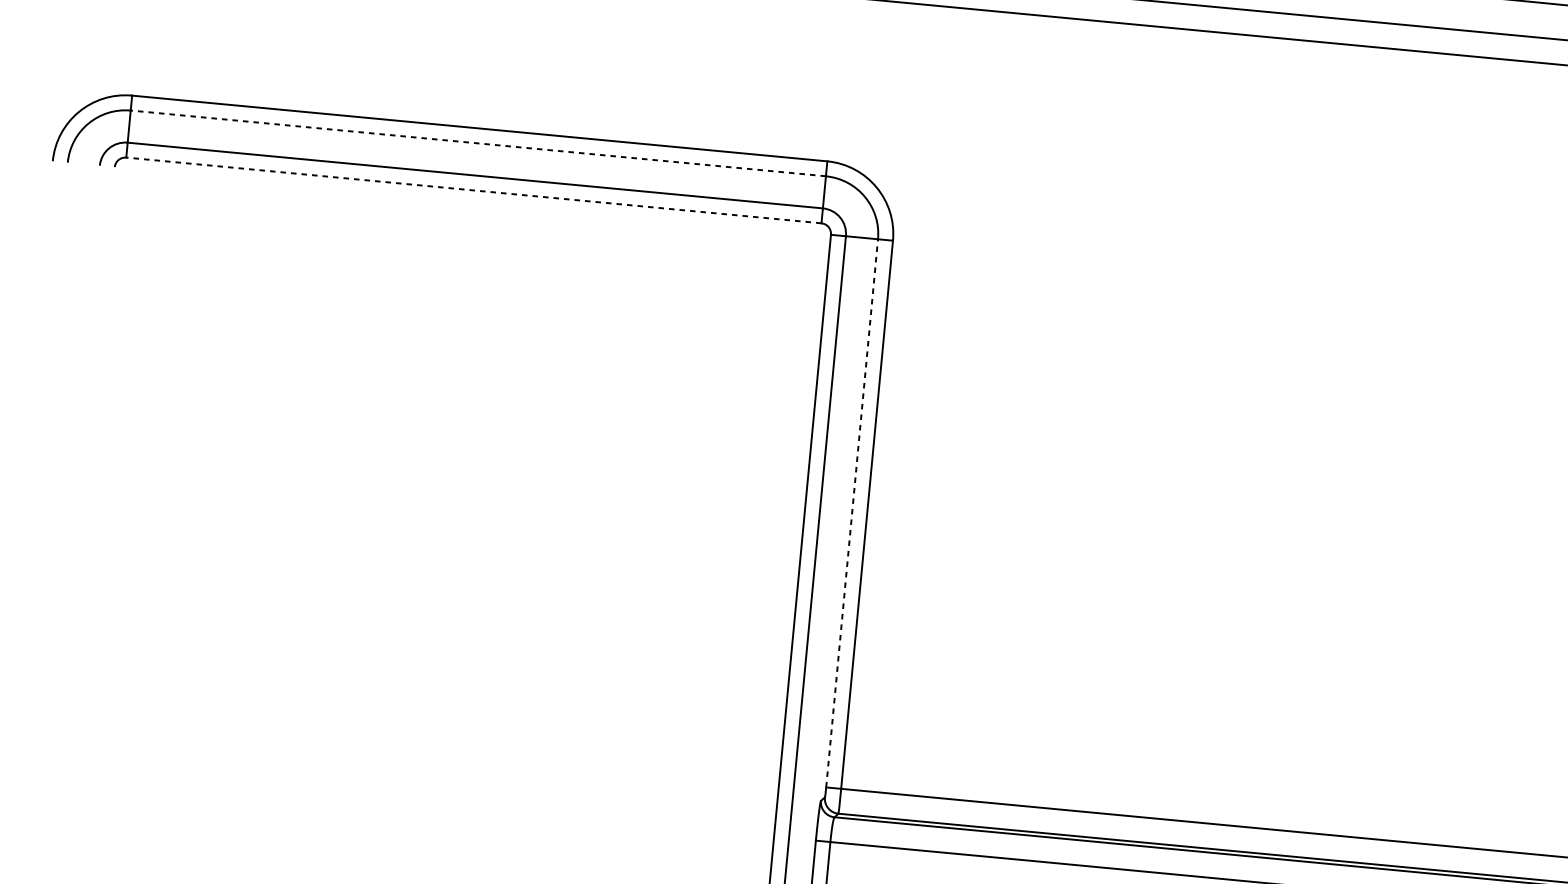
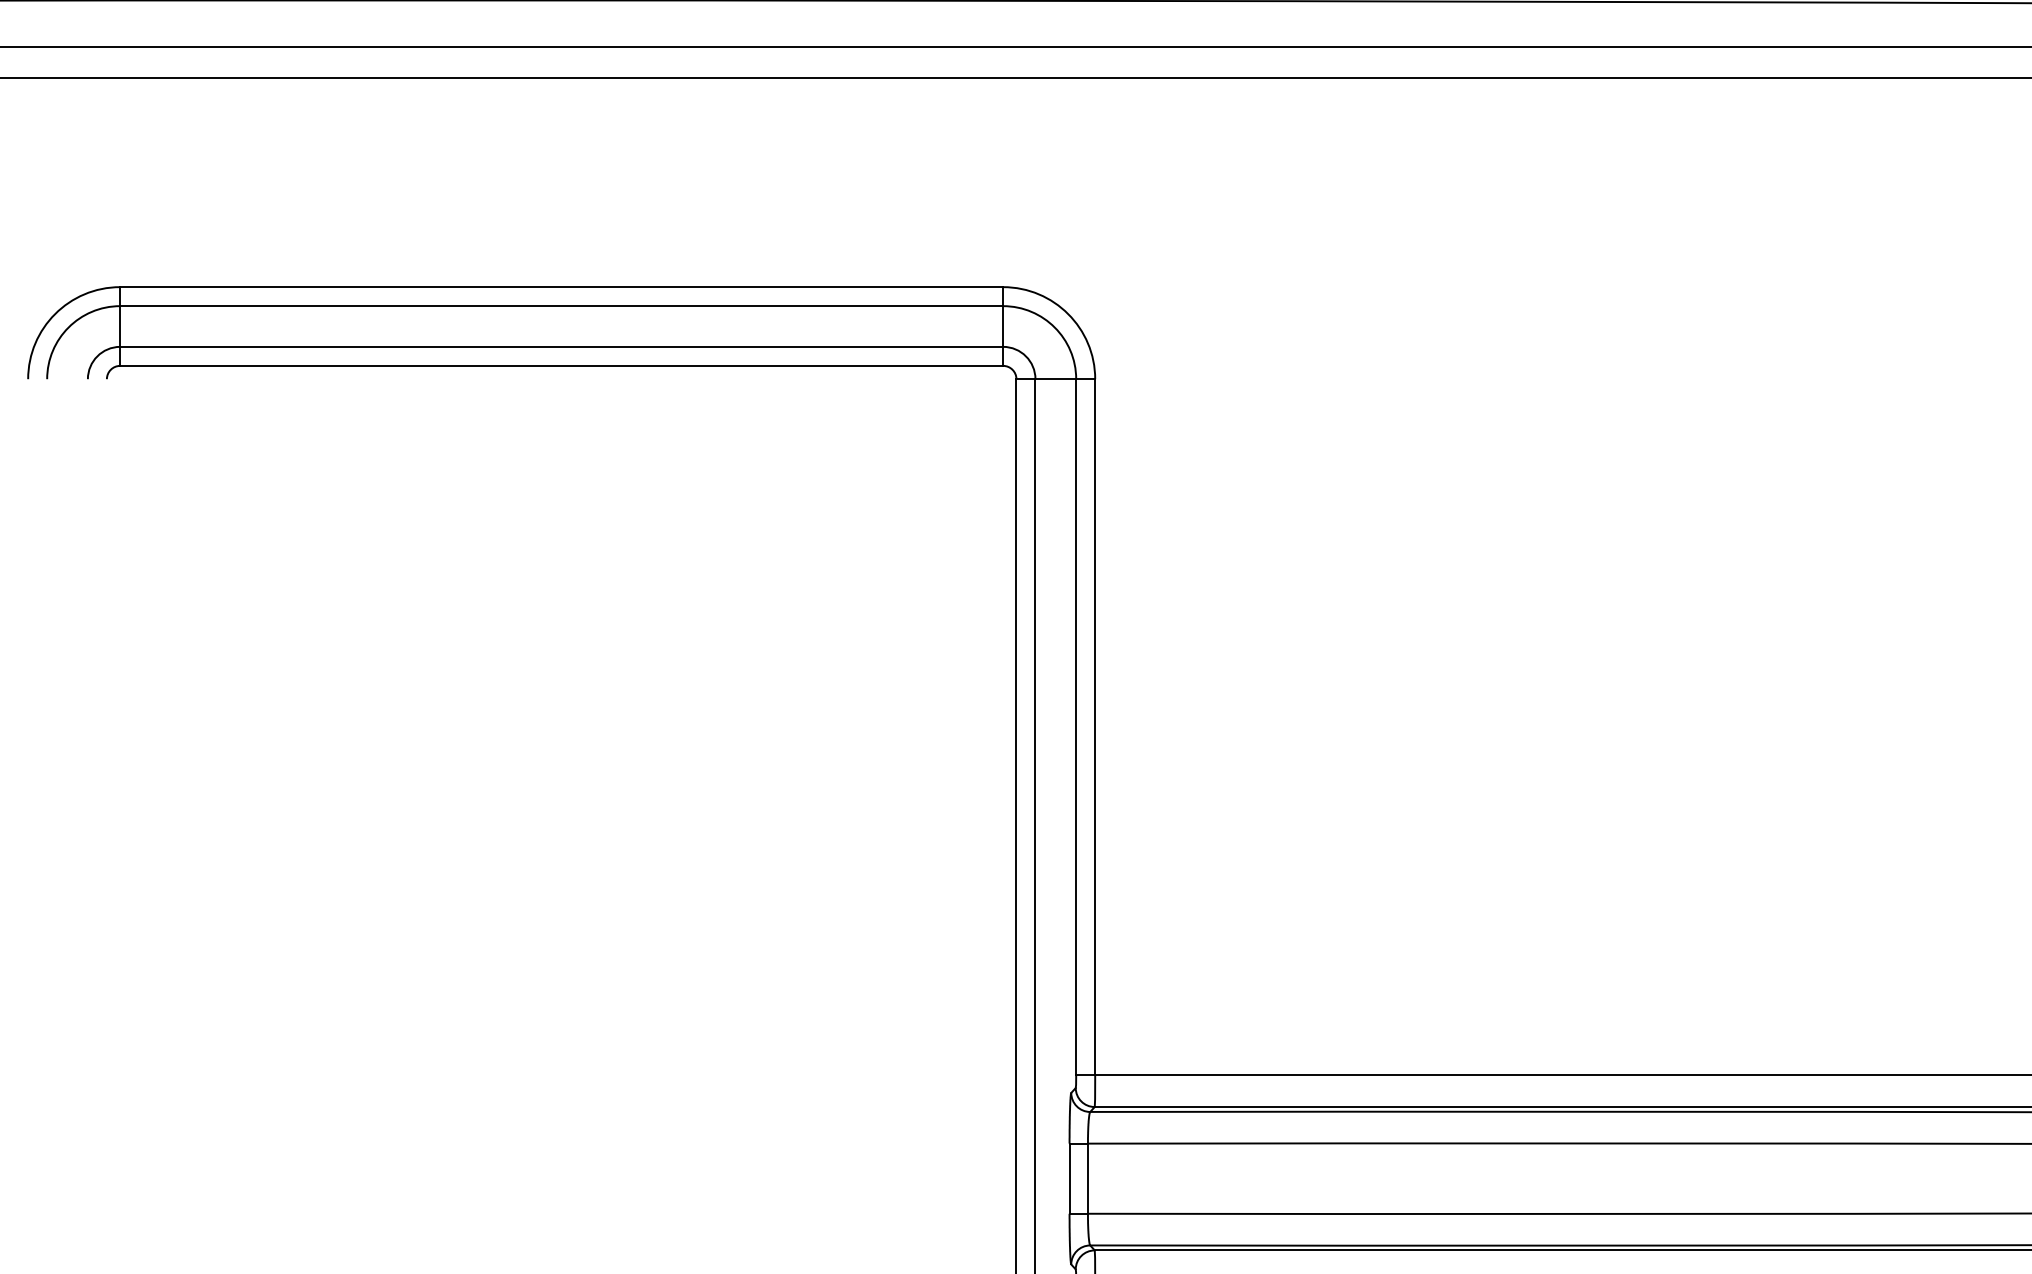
line: (478, 143) -> (561, 306), dashed -> solid
line: (473, 190) -> (561, 365), dashed -> solid
line: (852, 512) -> (1076, 726), dashed -> solid

